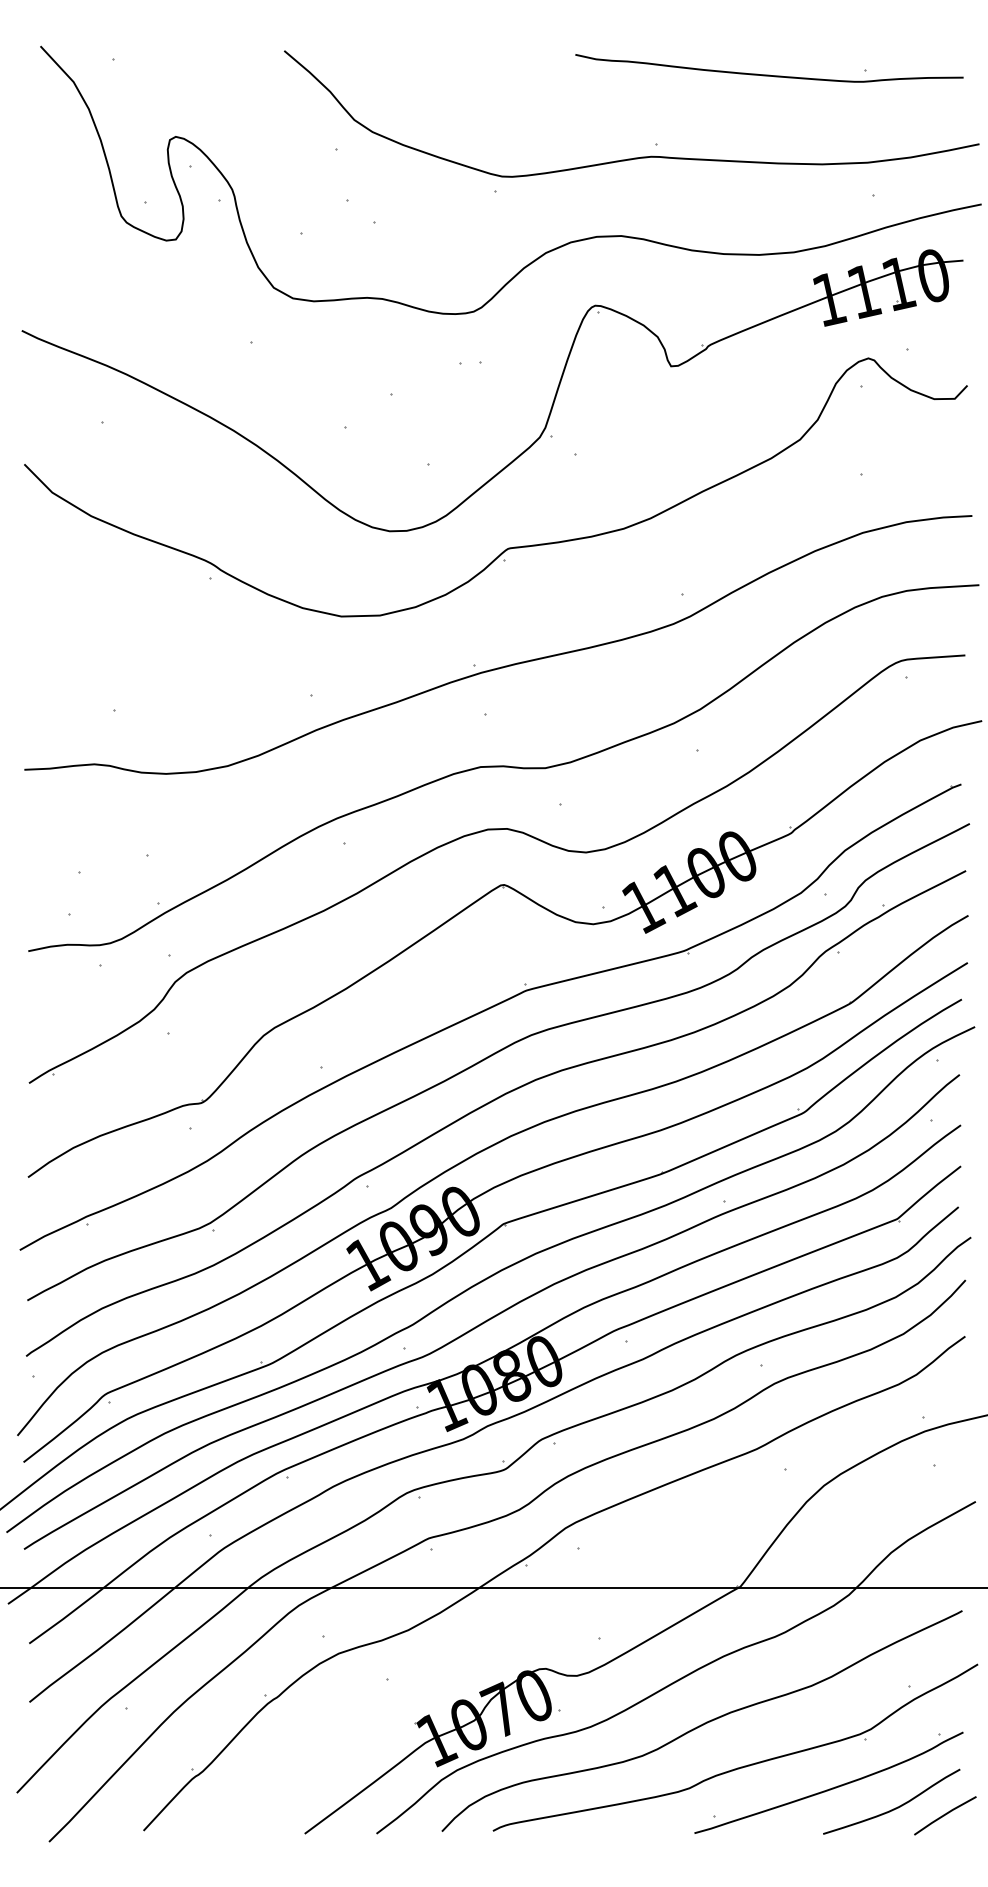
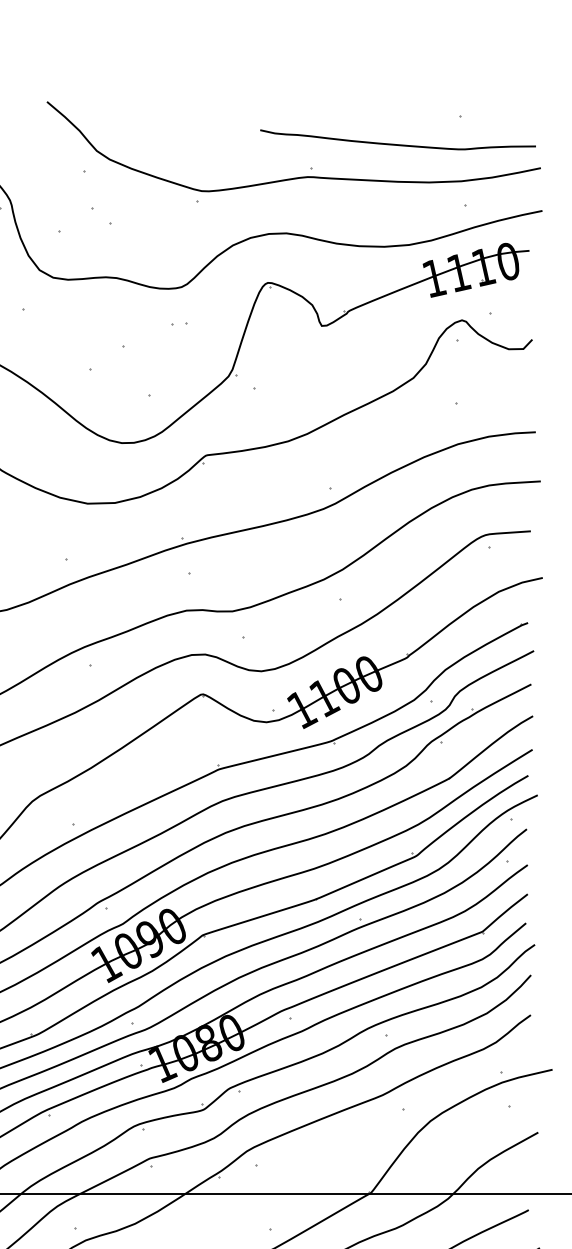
curve: (769, 74) -> (398, 144), moved

